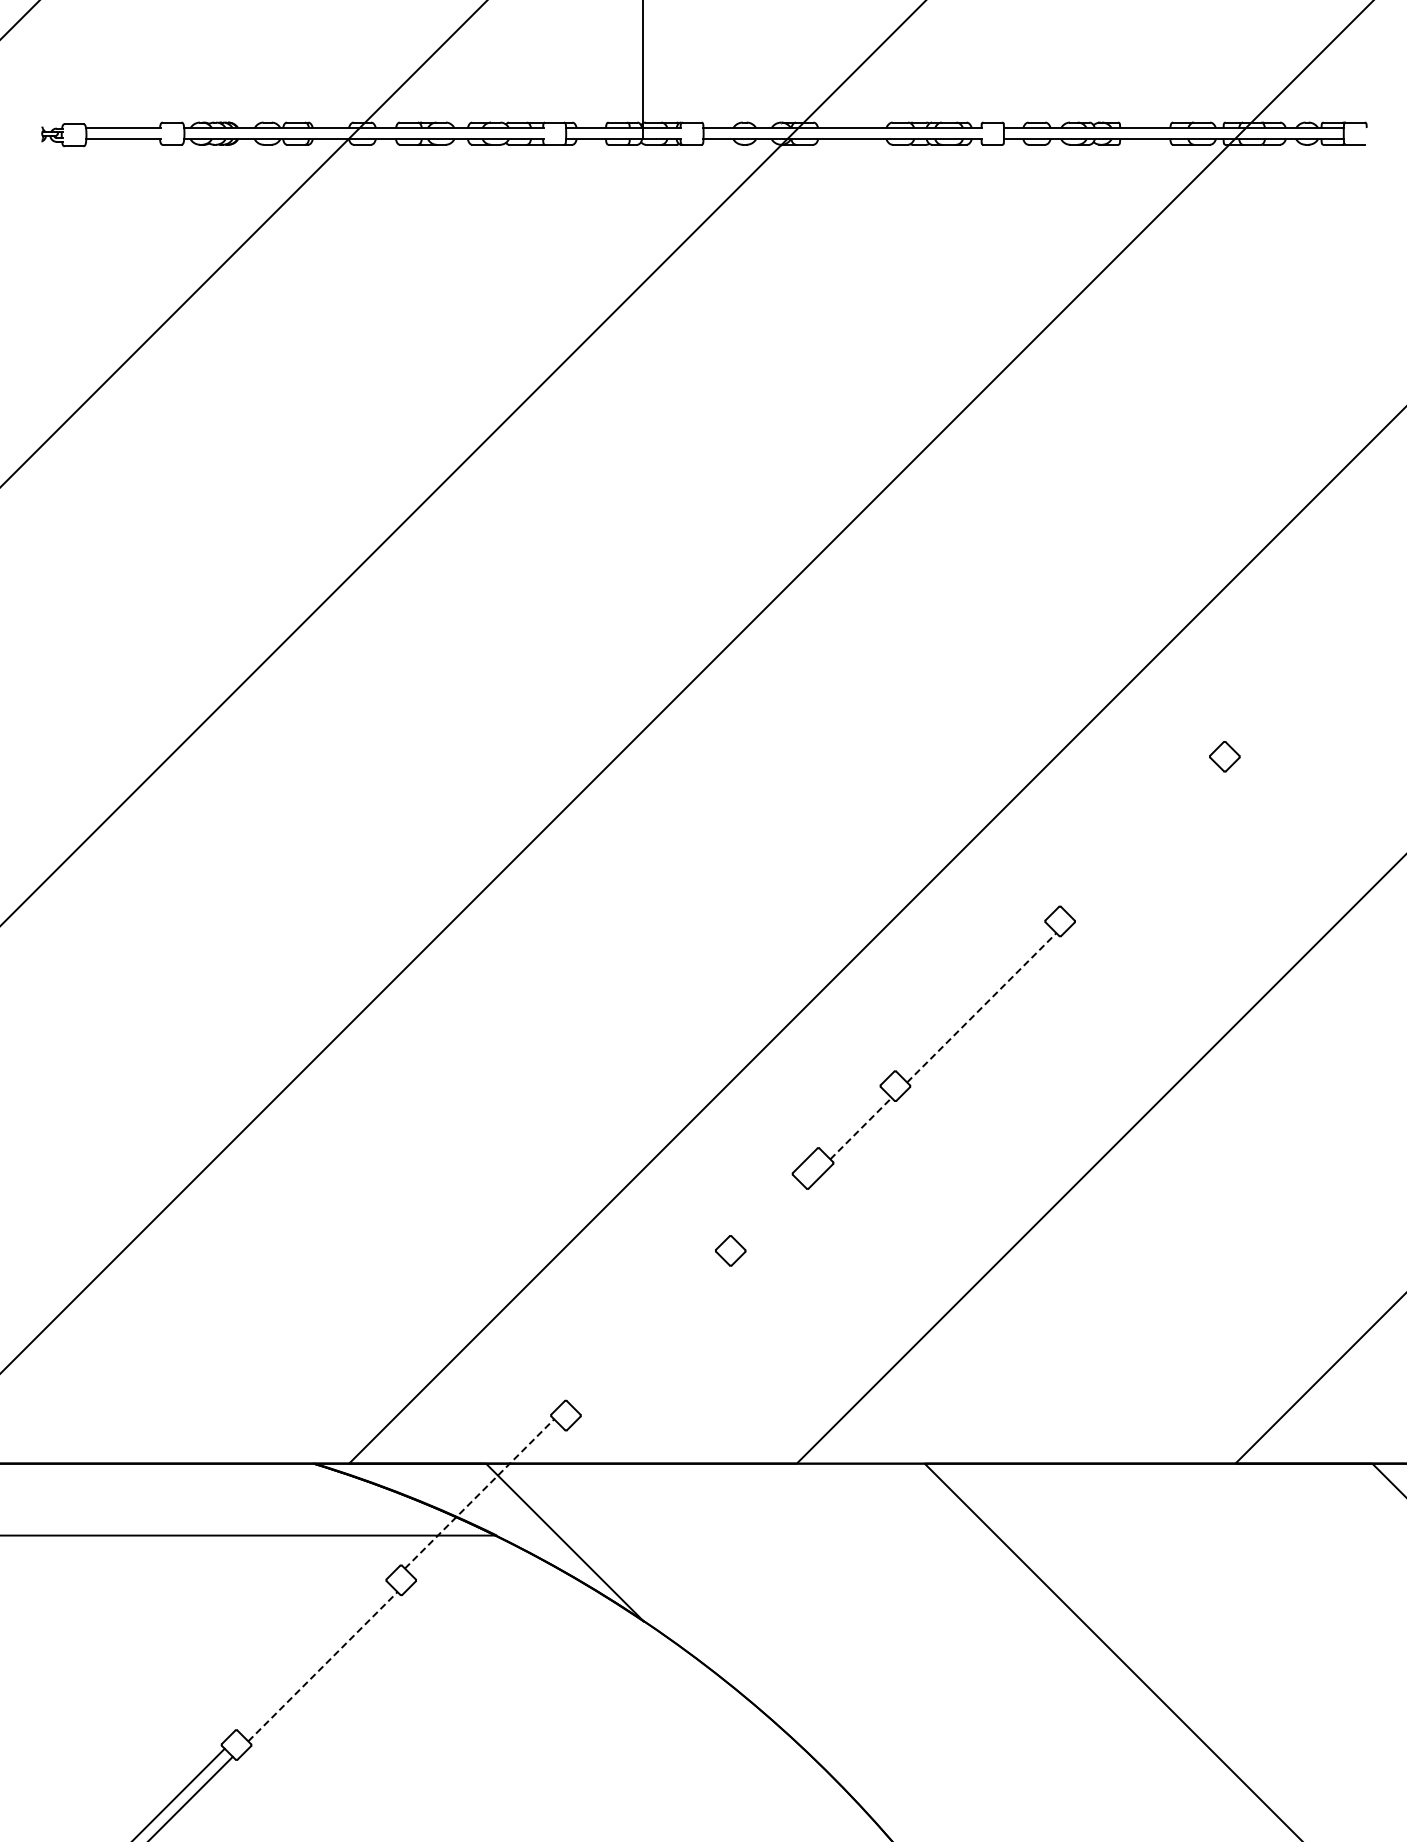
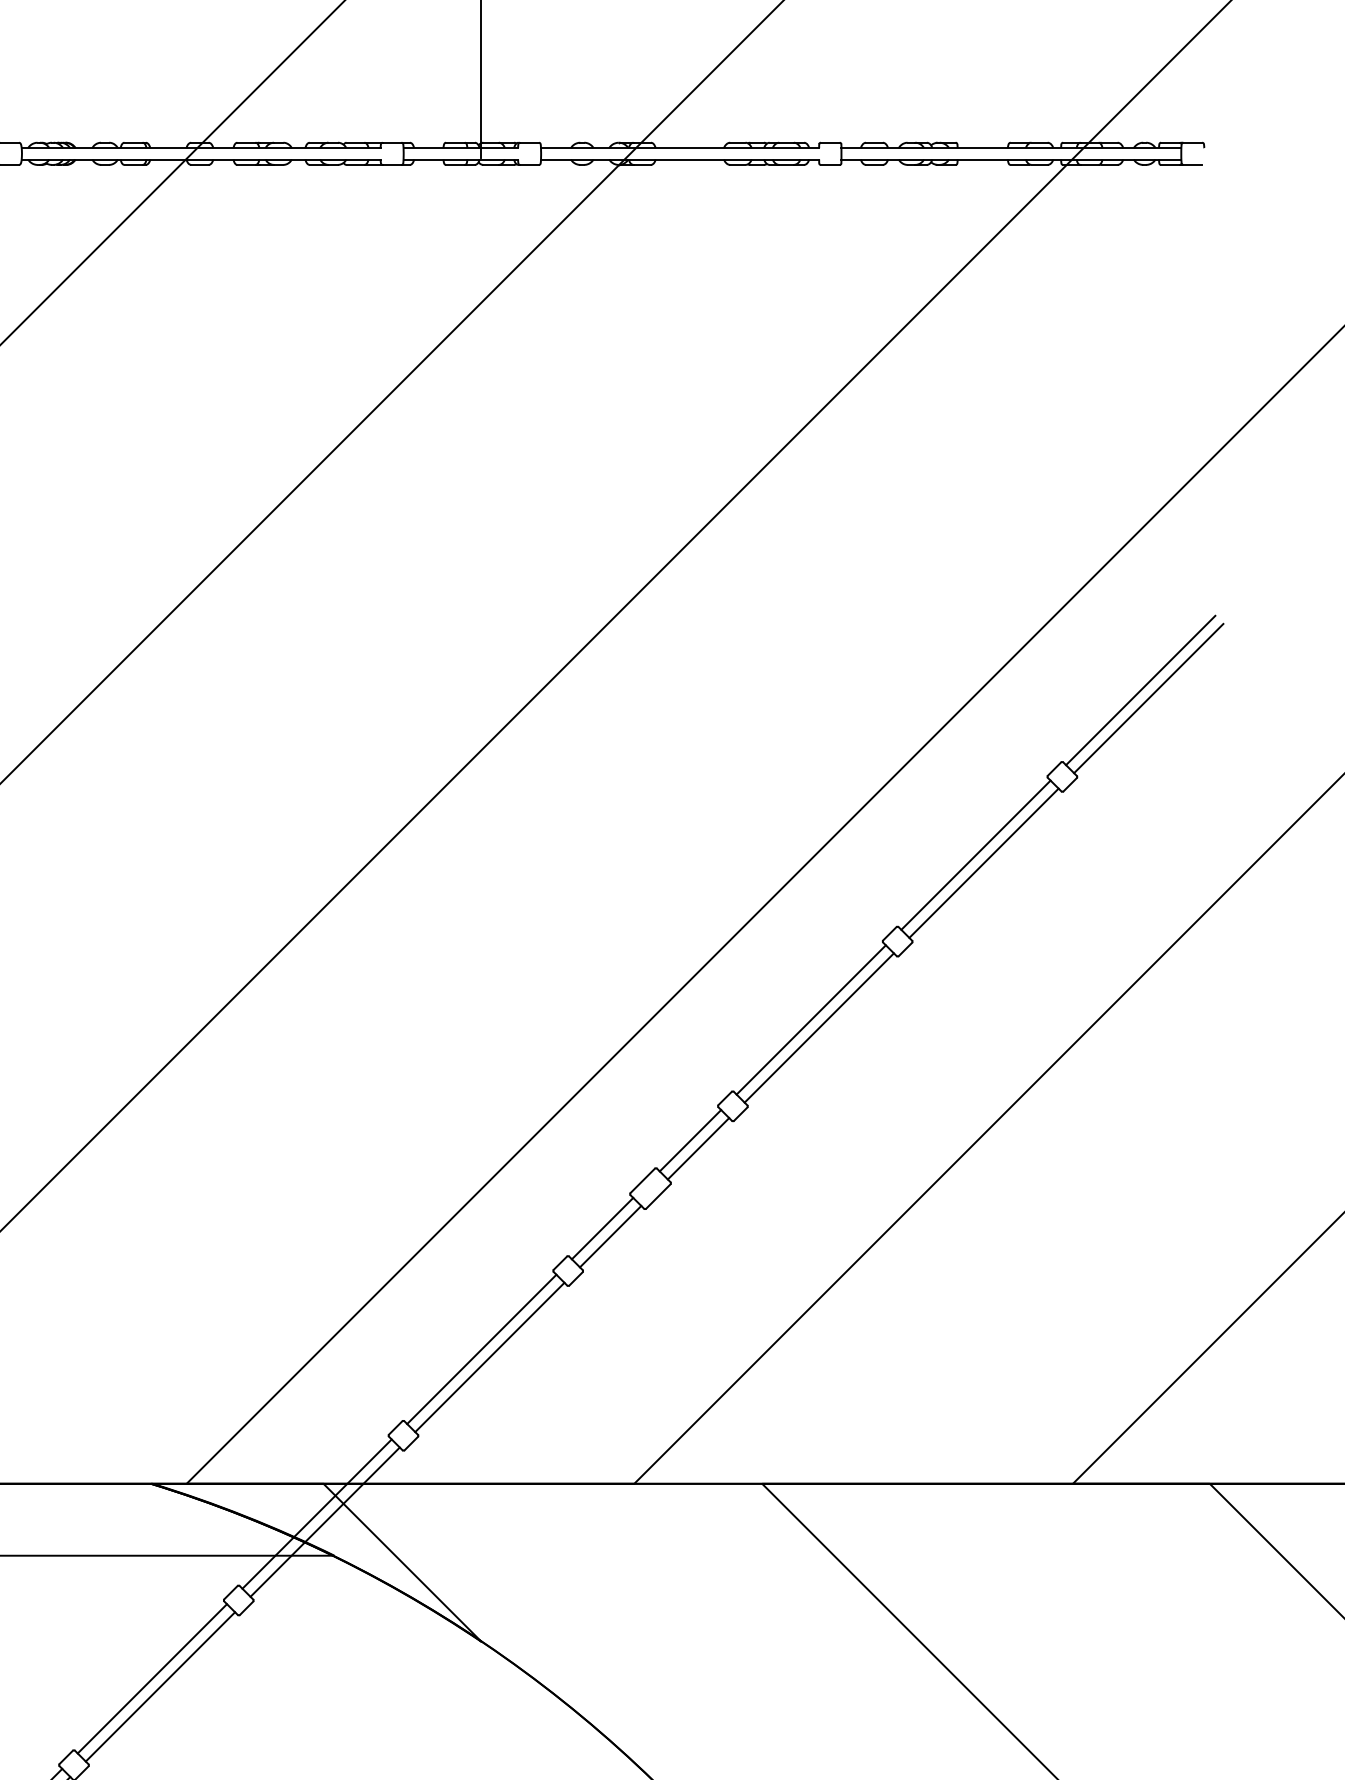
line: (1302, 669) -> (1140, 689), added
line: (1310, 678) -> (1148, 698), added
line: (1138, 834) -> (976, 854), added
line: (1146, 842) -> (984, 862), added
line: (973, 999) -> (811, 1019), added
line: (981, 1007) -> (819, 1027), dashed -> solid
line: (852, 1120) -> (690, 1140), added
line: (861, 1128) -> (699, 1148), dashed -> solid
line: (764, 1208) -> (602, 1228), added
line: (772, 1216) -> (610, 1236), added
line: (643, 1328) -> (481, 1348), added
line: (651, 1336) -> (489, 1356), added
line: (479, 1493) -> (317, 1513), dashed -> solid
line: (487, 1501) -> (325, 1521), added
line: (314, 1658) -> (152, 1678), added
line: (322, 1666) -> (160, 1686), dashed -> solid

